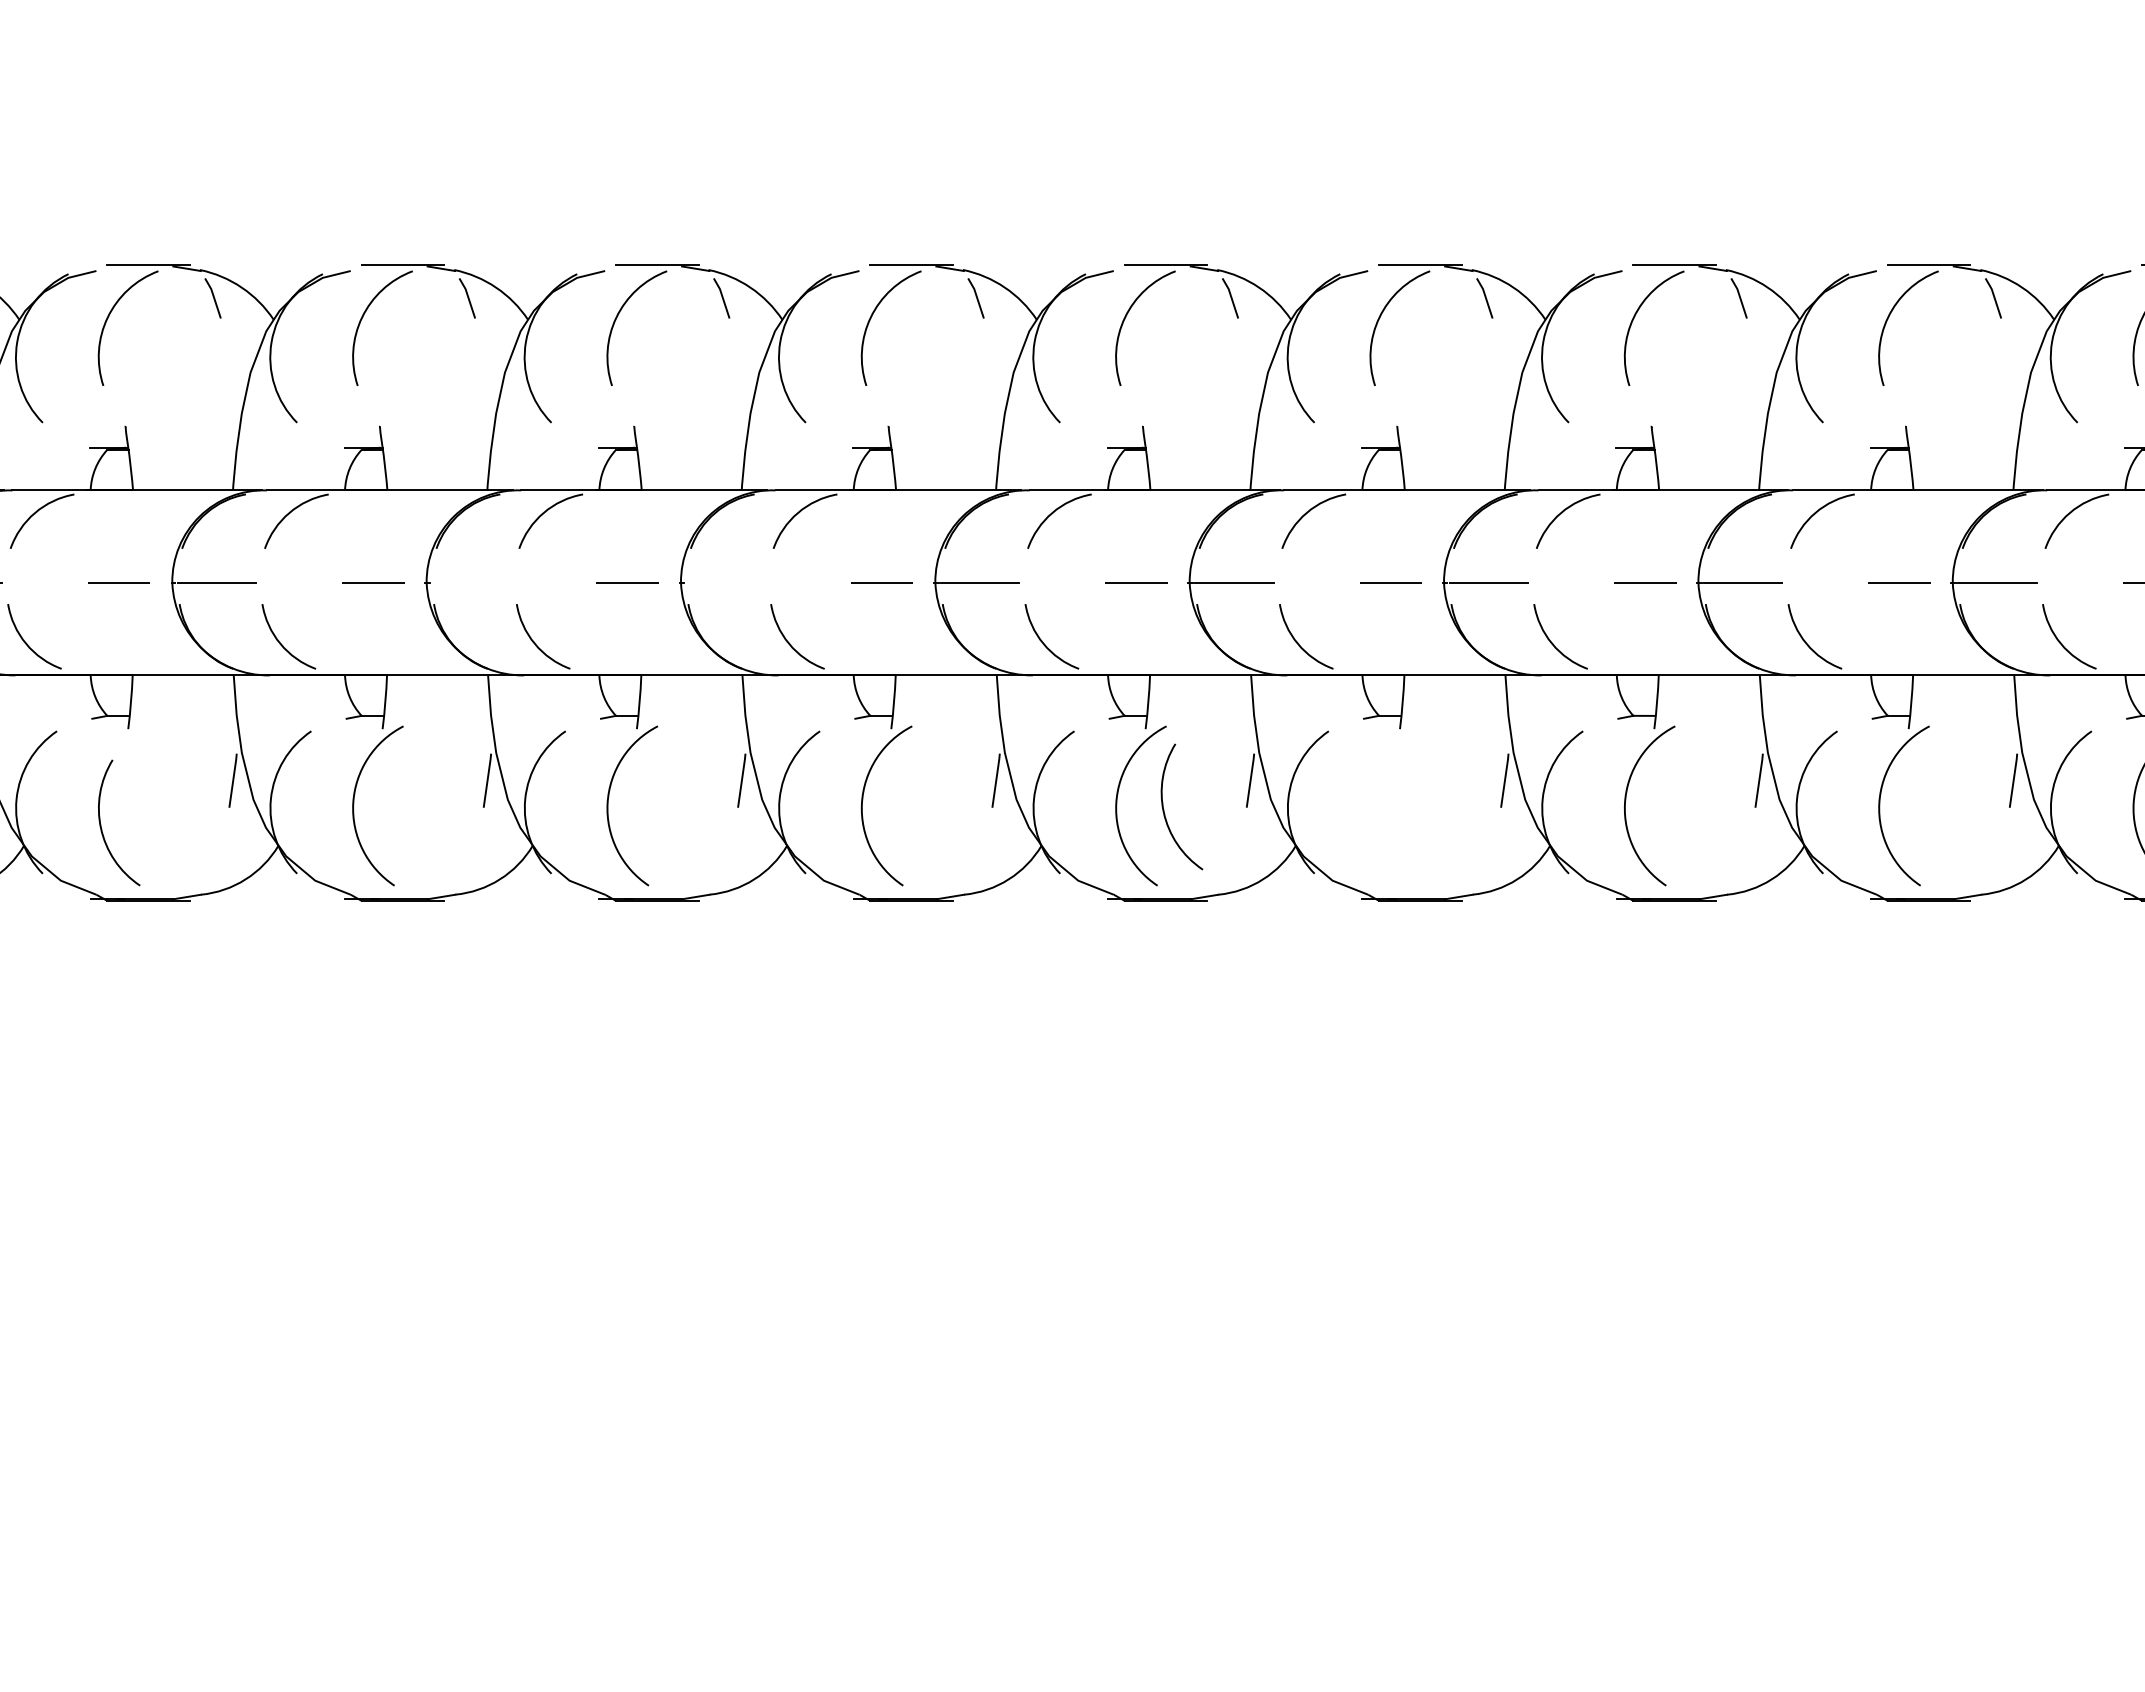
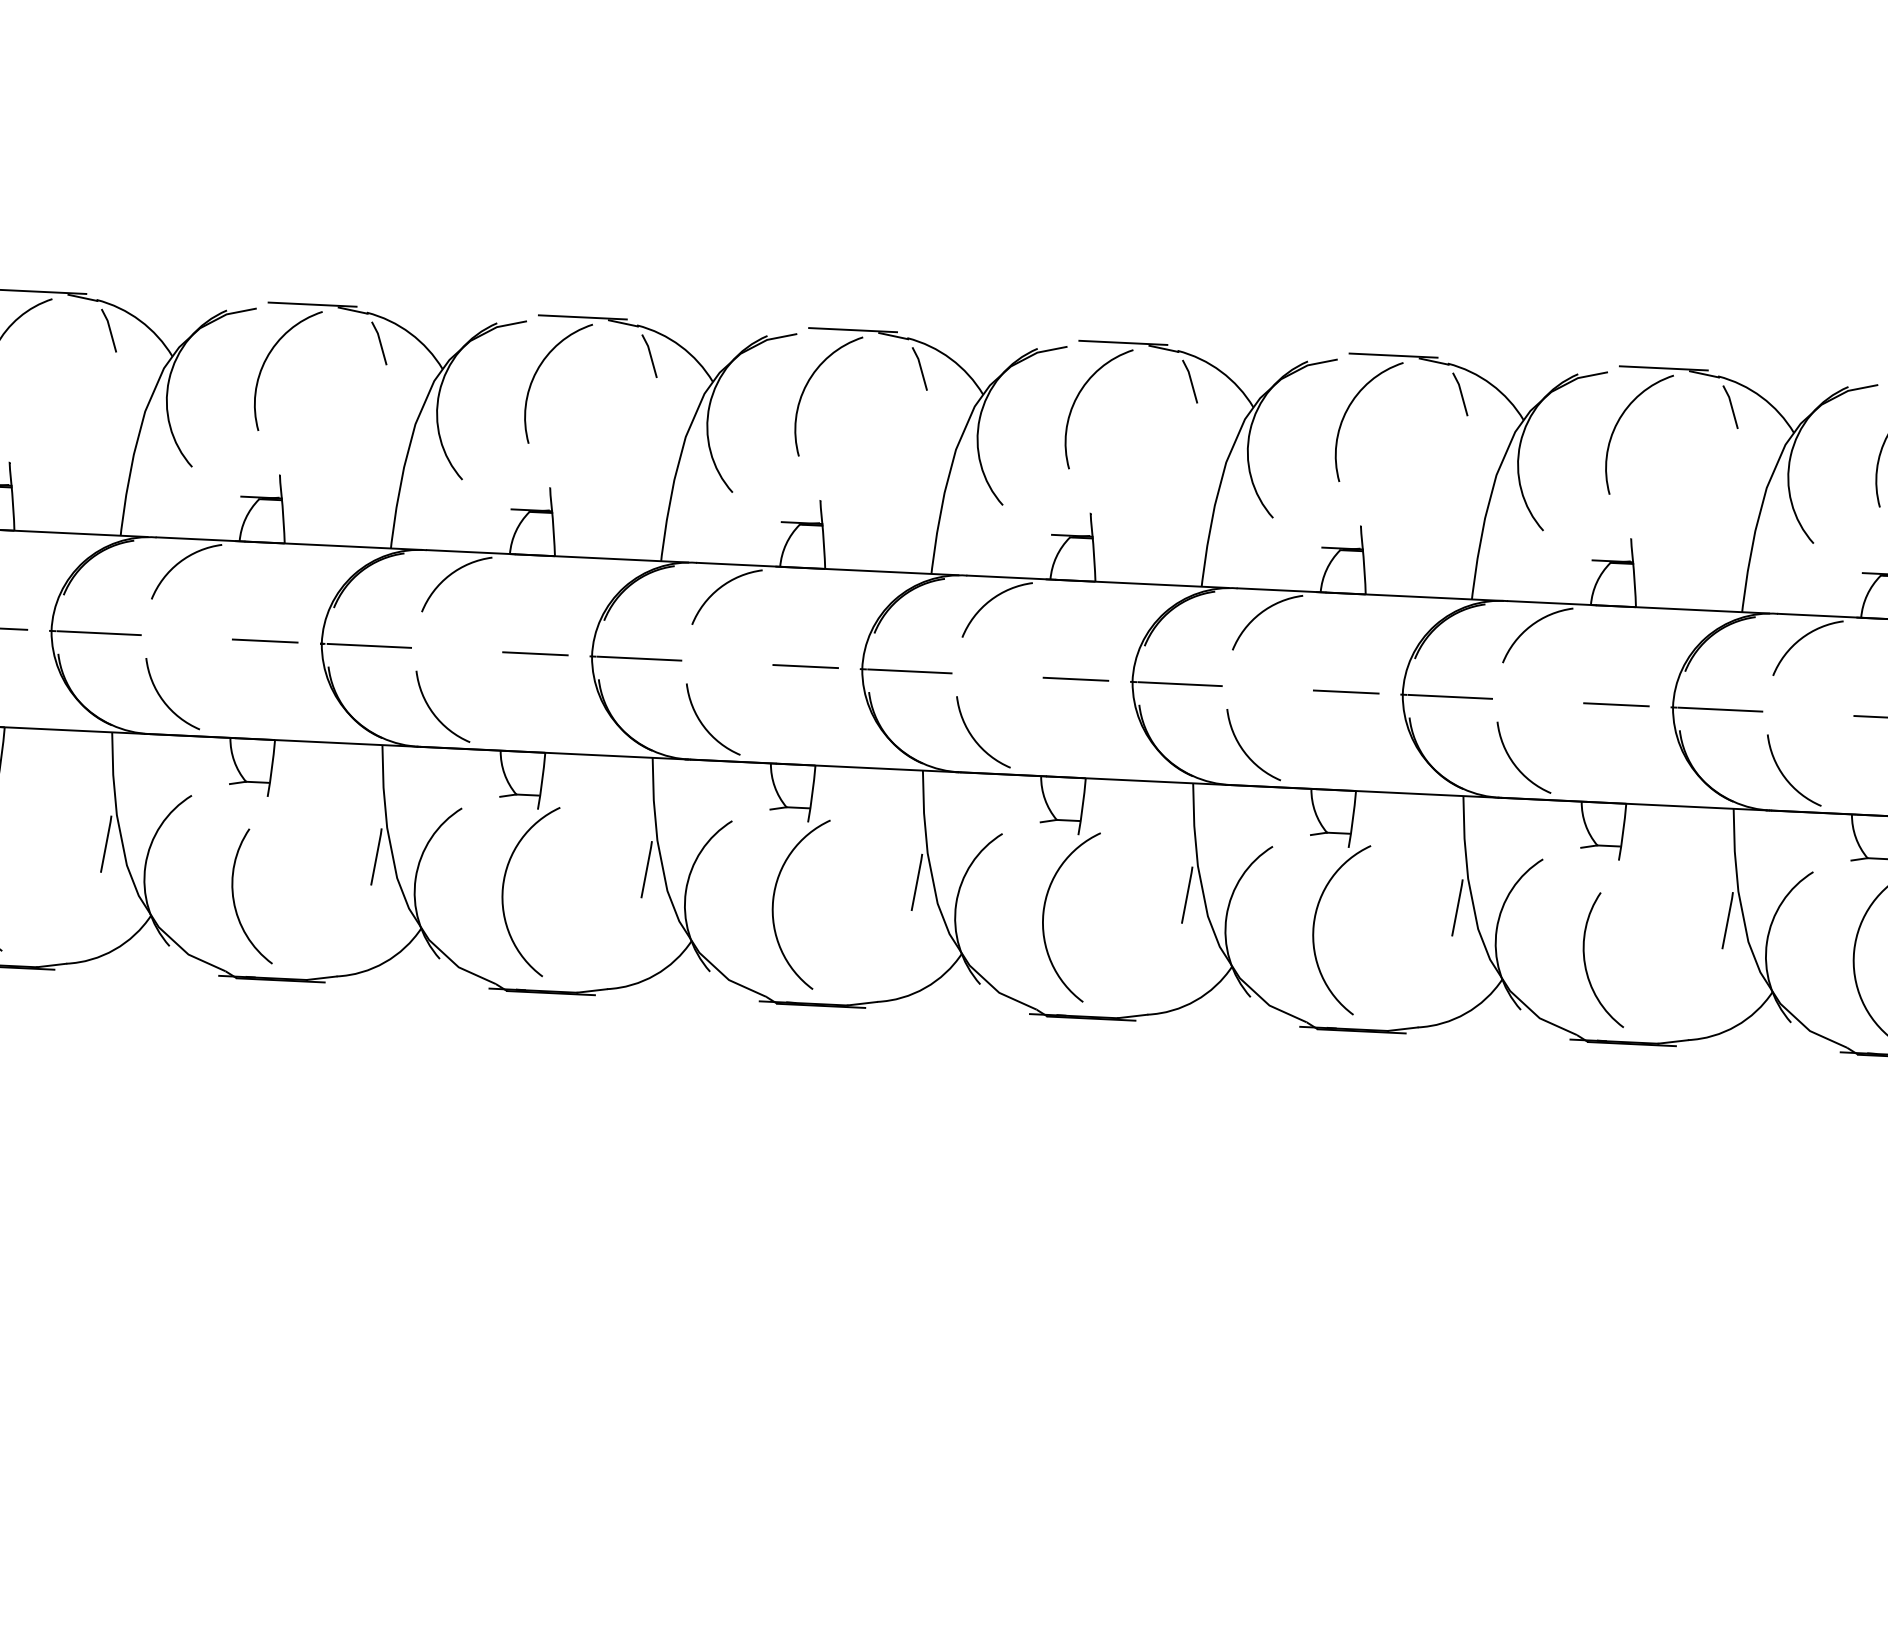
line: (471, 582) -> (639, 658), added
line: (725, 582) -> (909, 671), added
arc: (1164, 809) -> (1585, 961), moved

